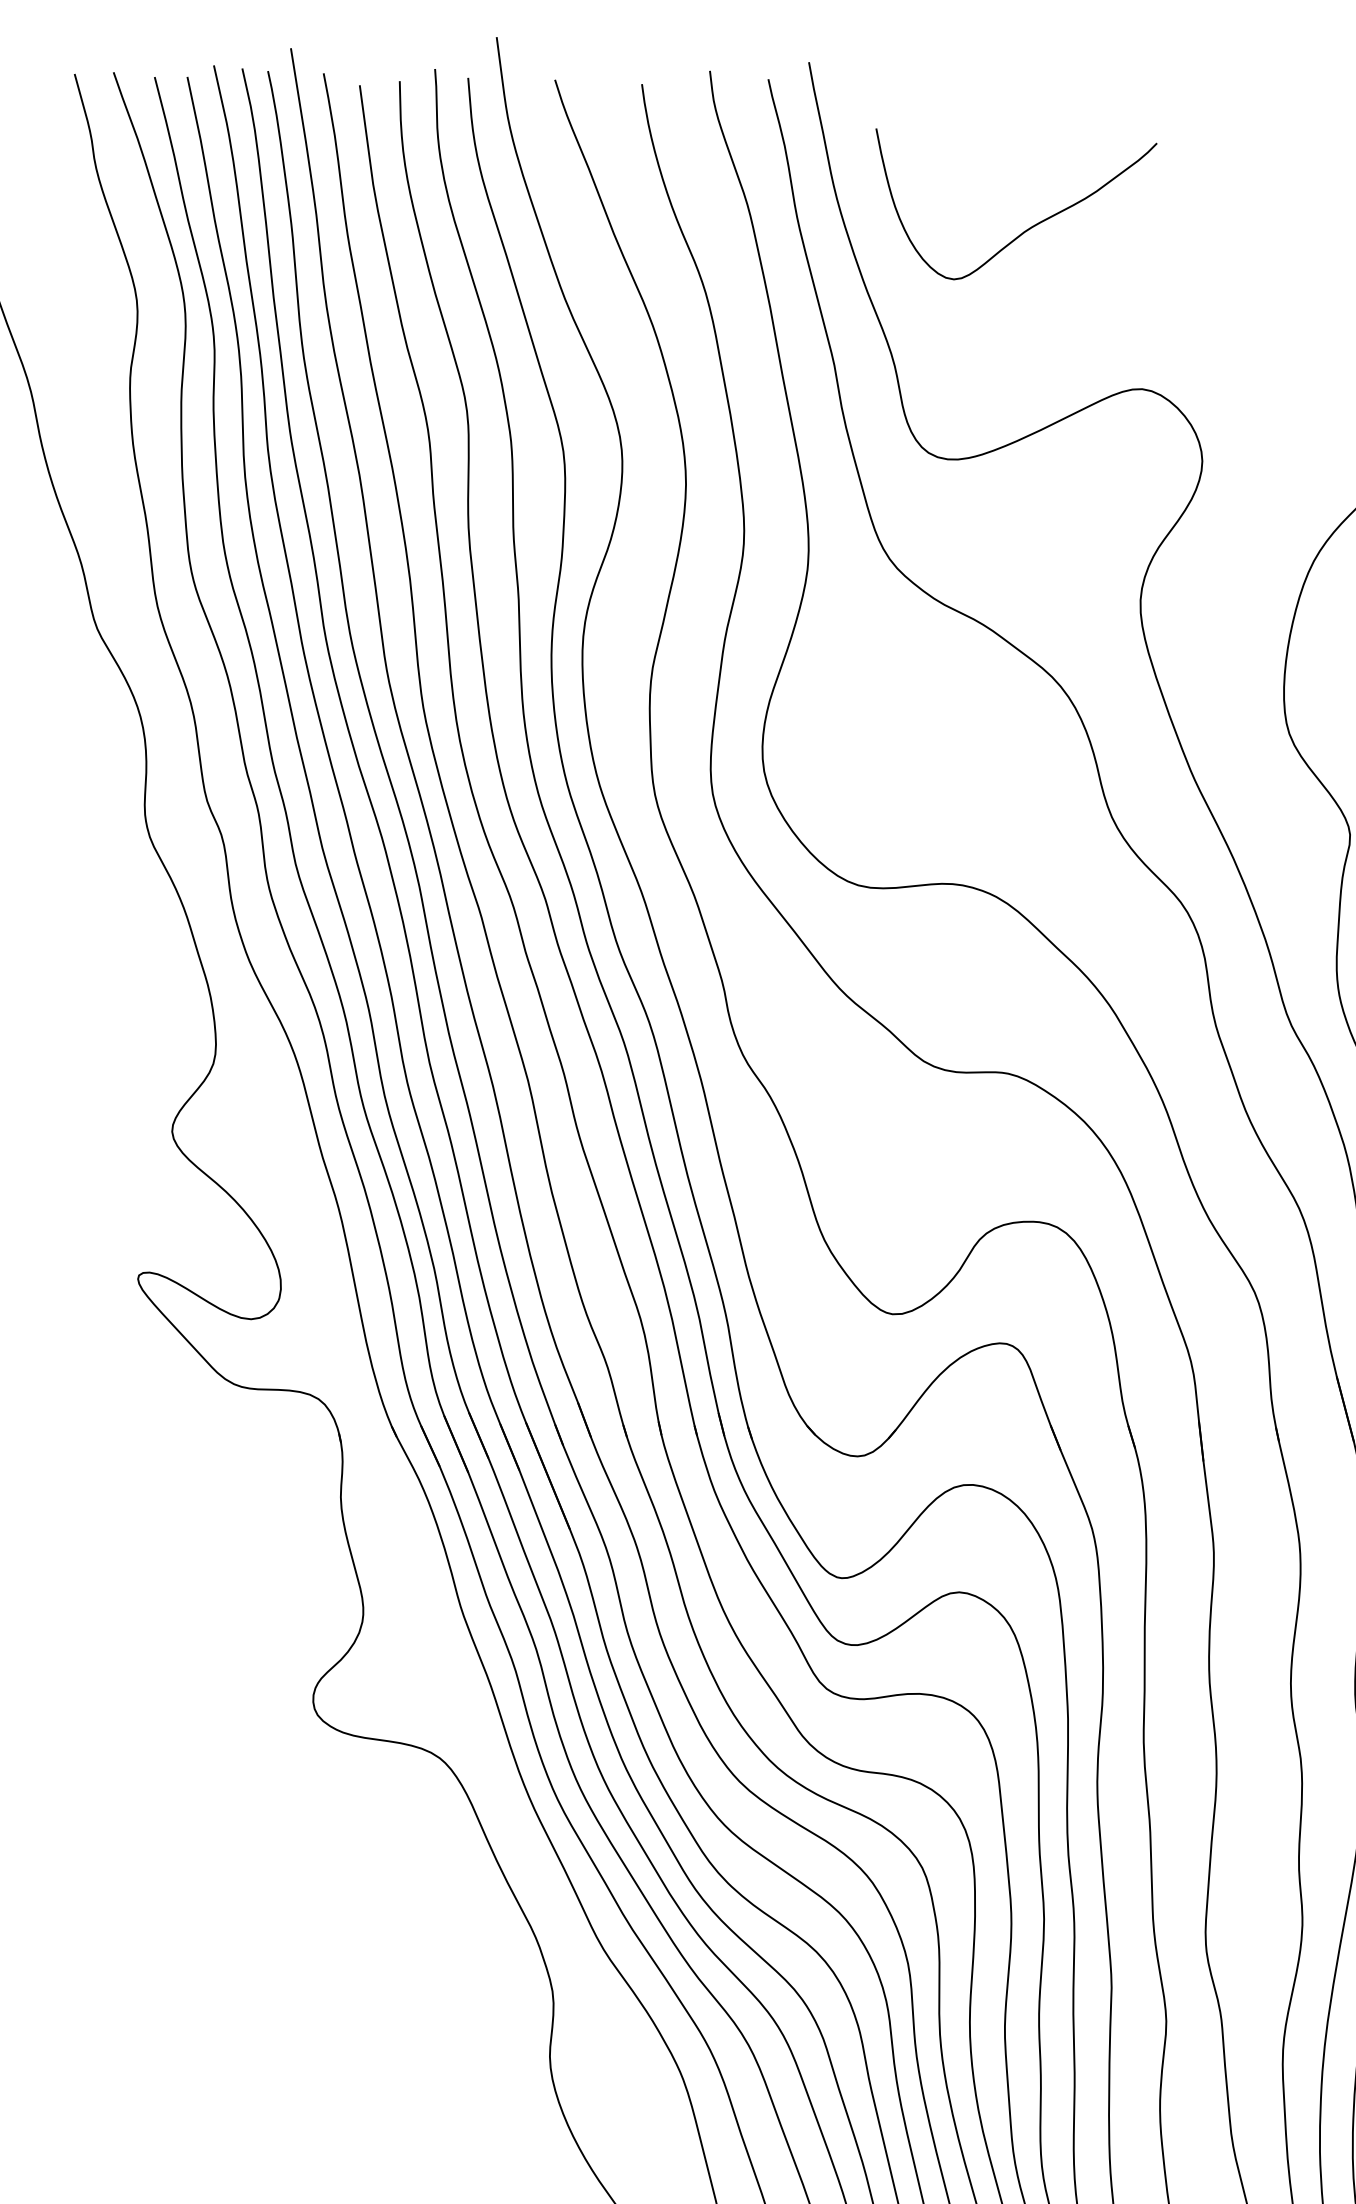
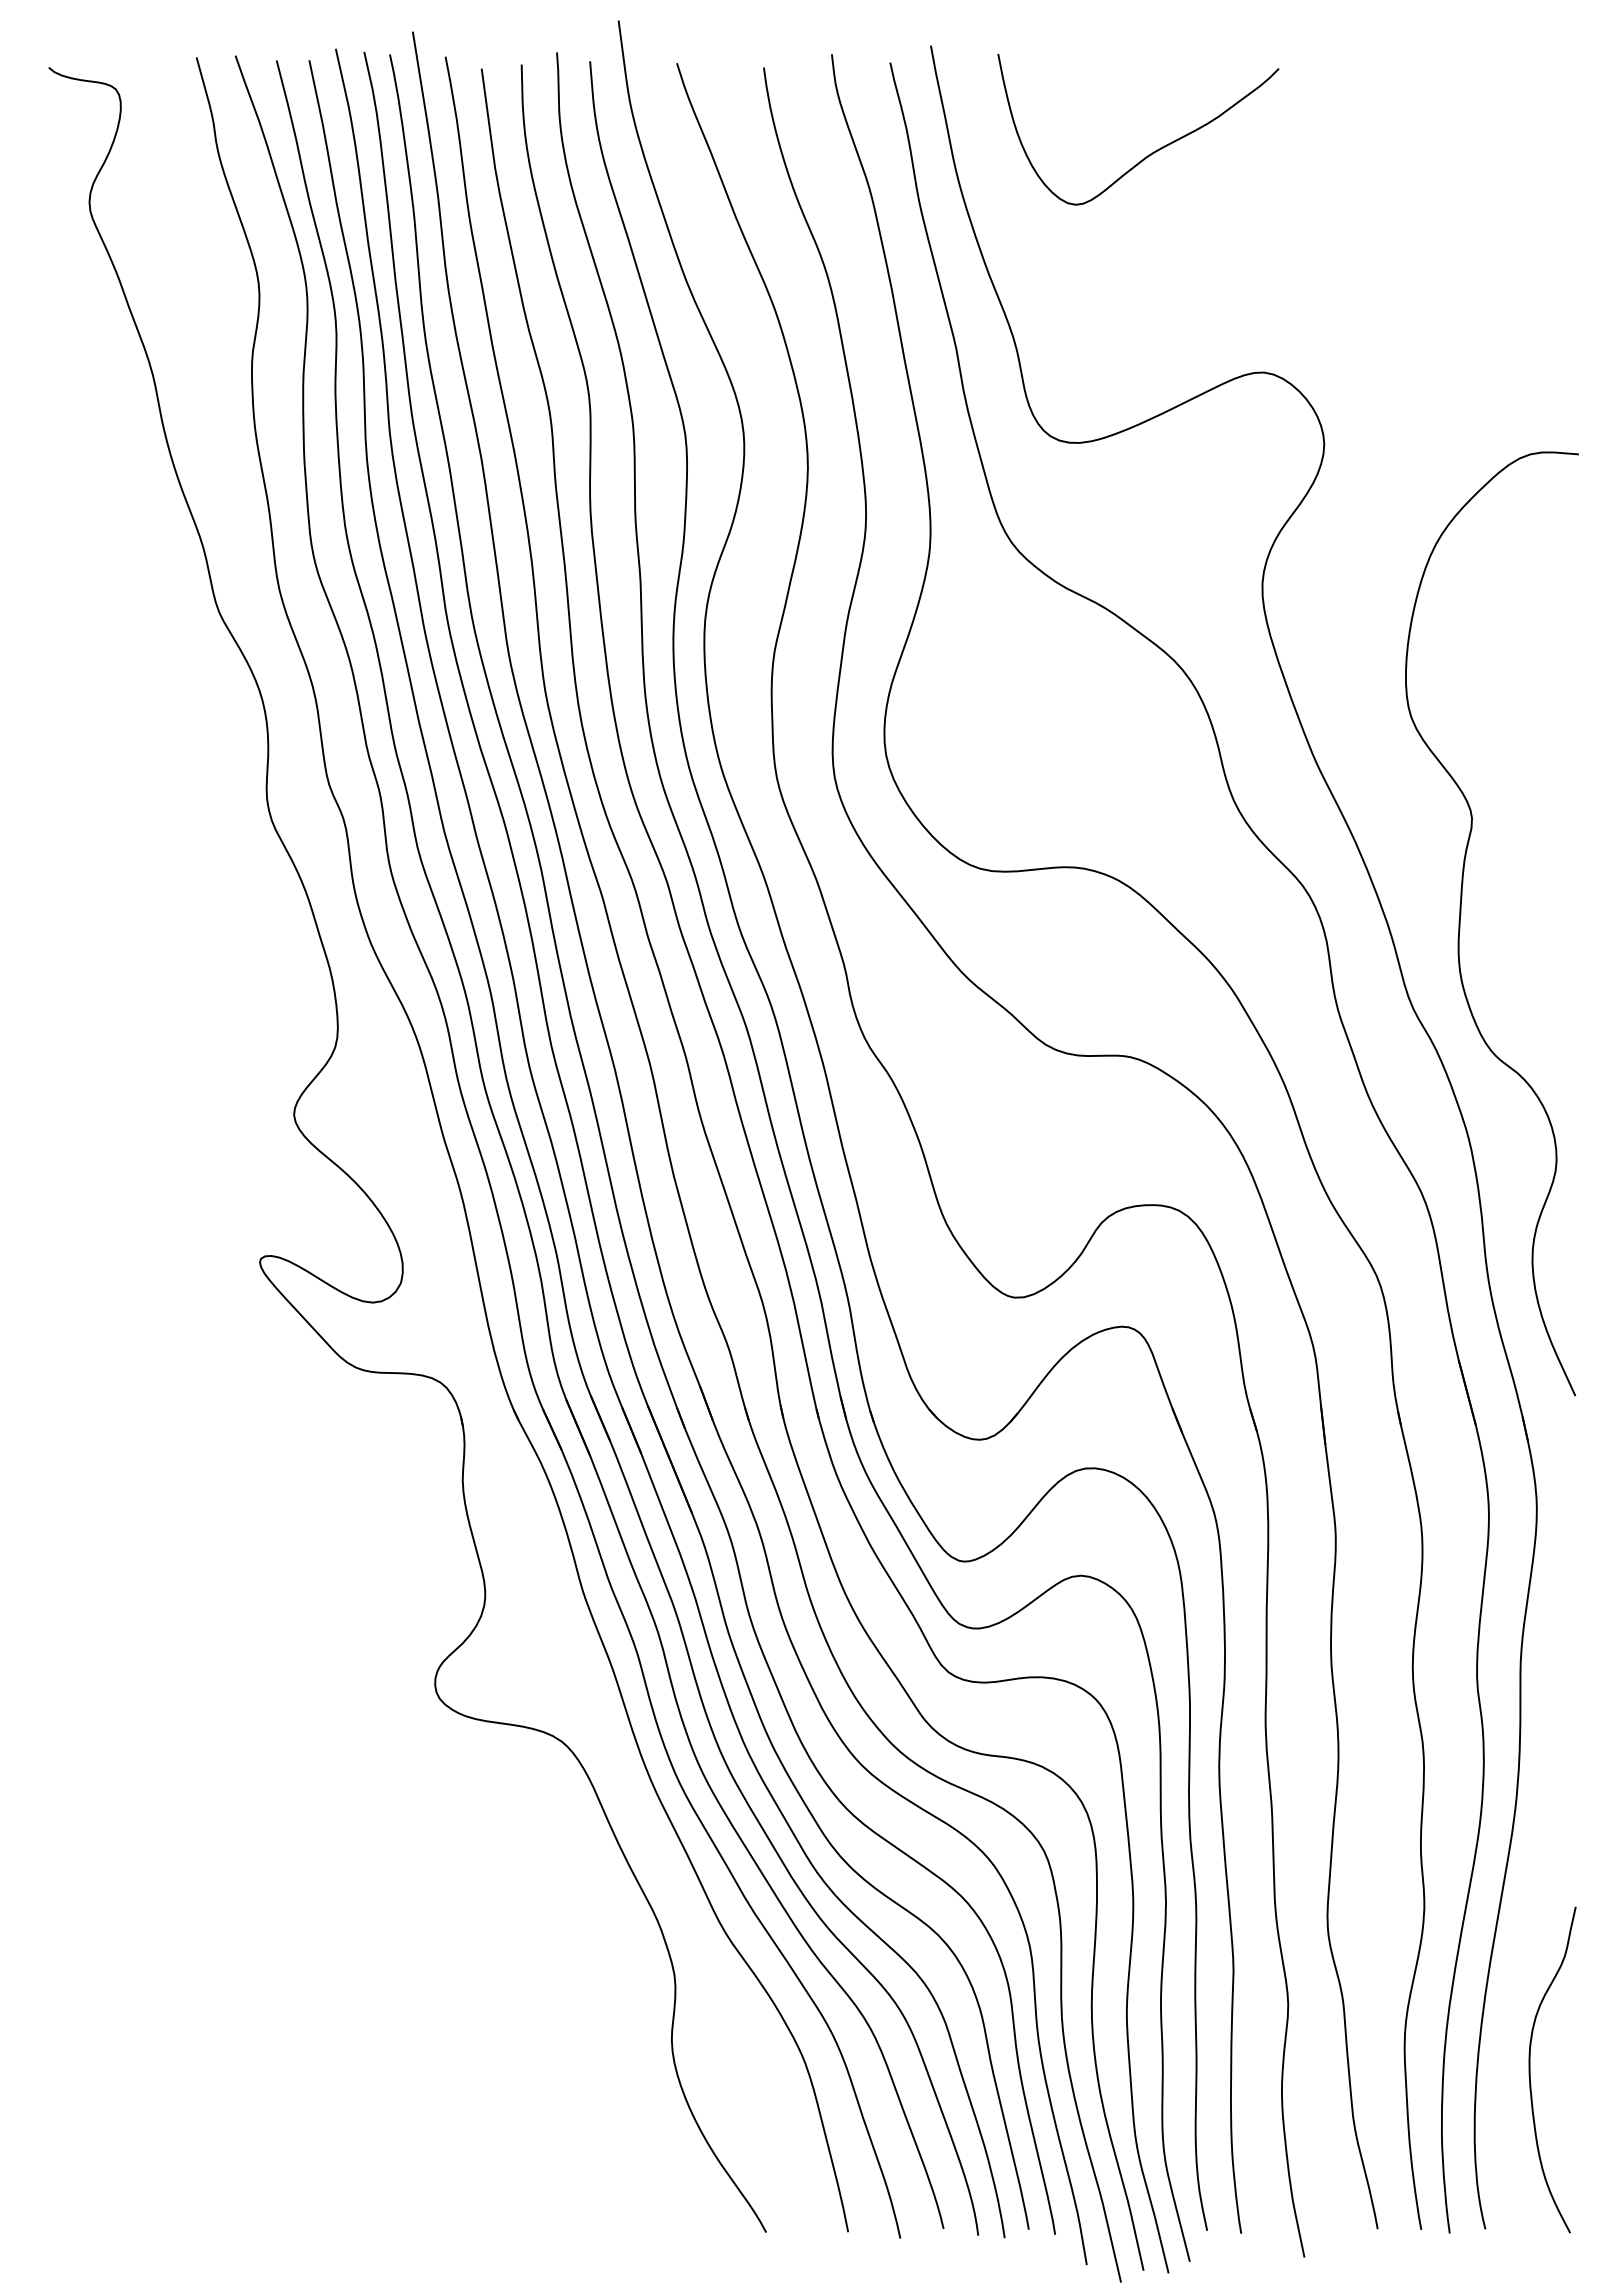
curve: (1031, 226) -> (1153, 151), moved

